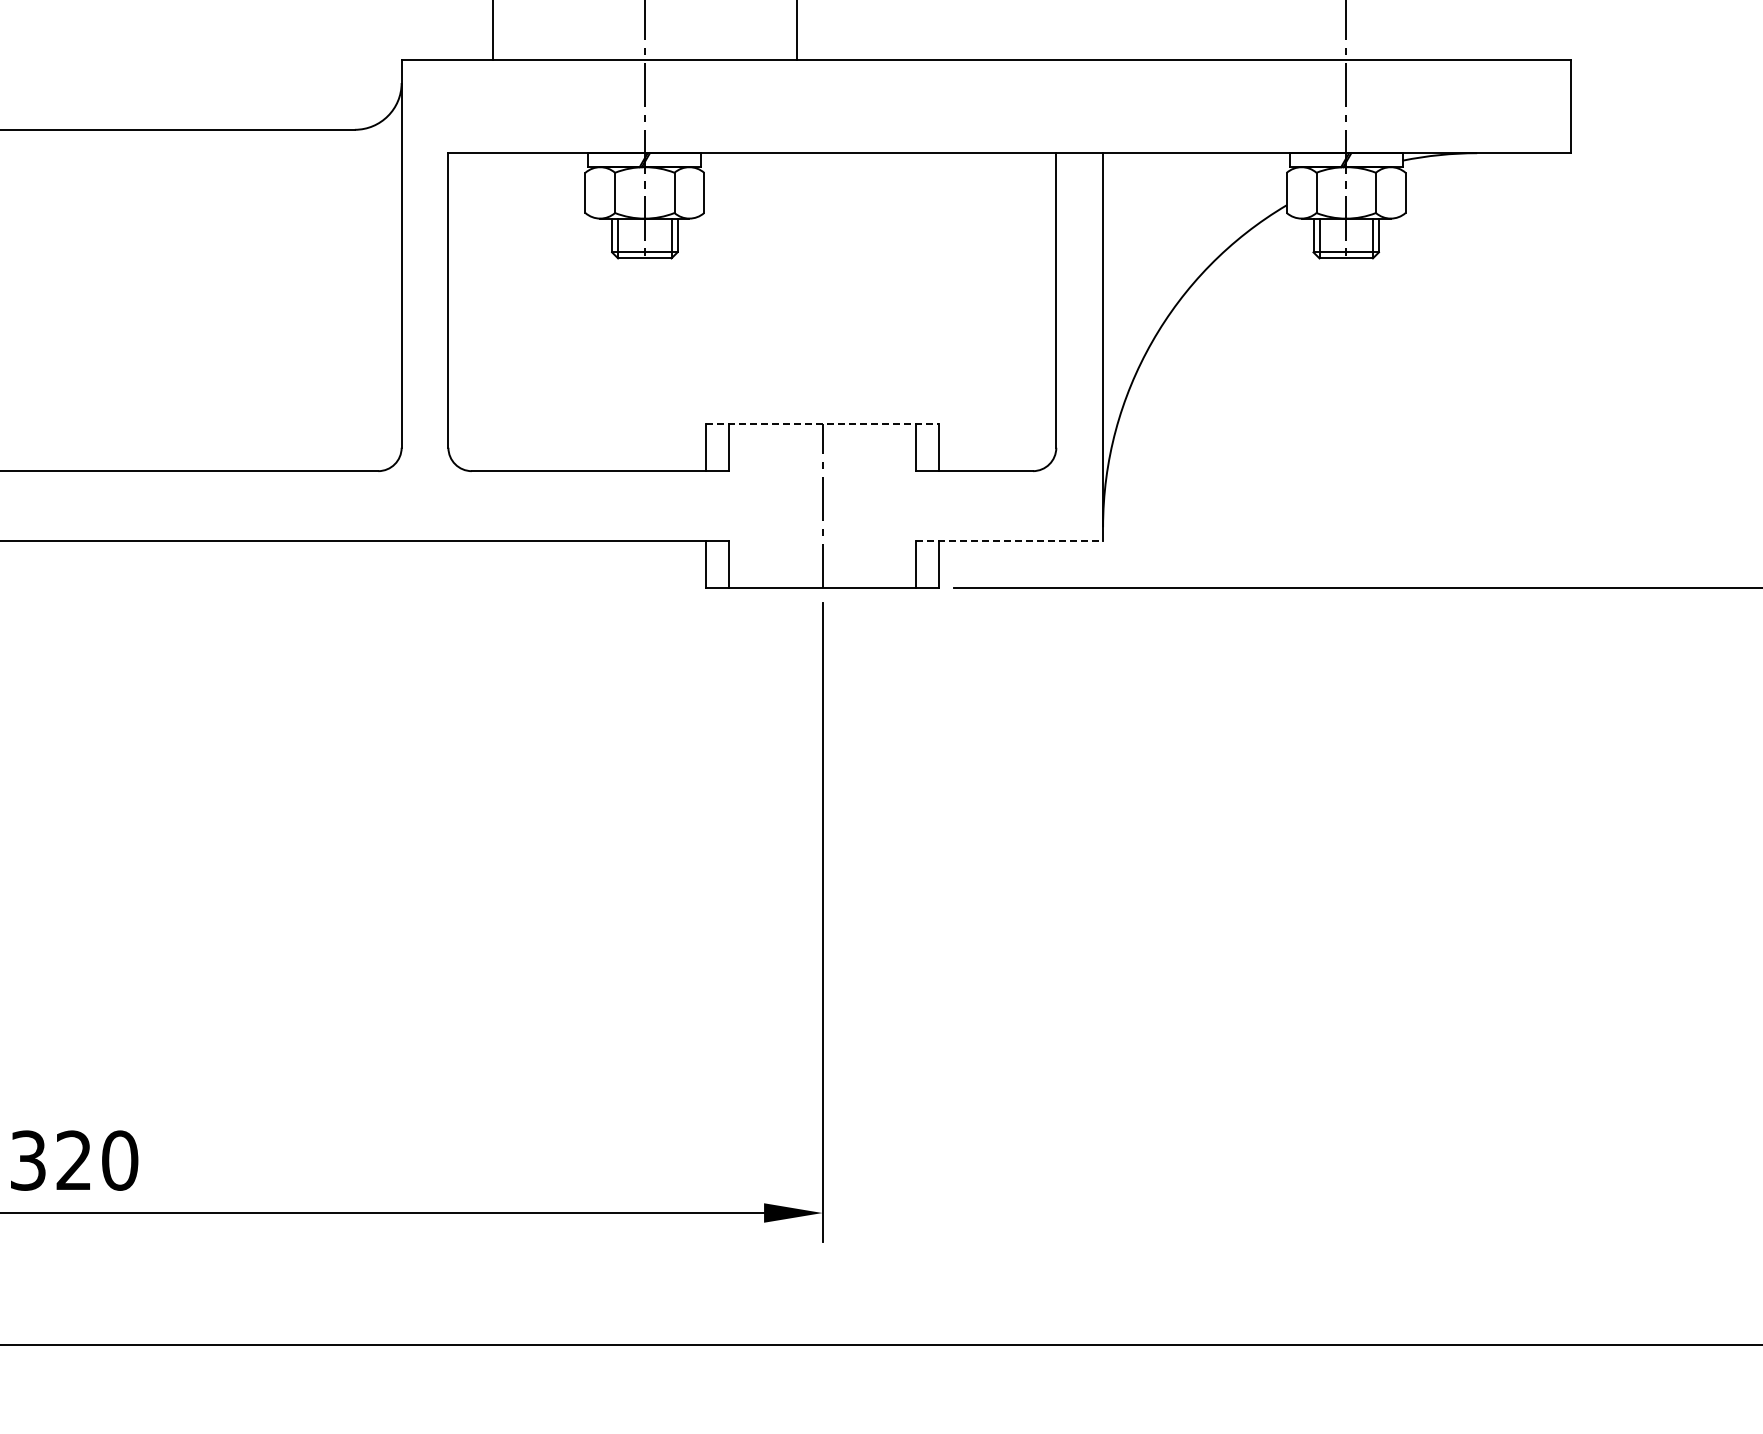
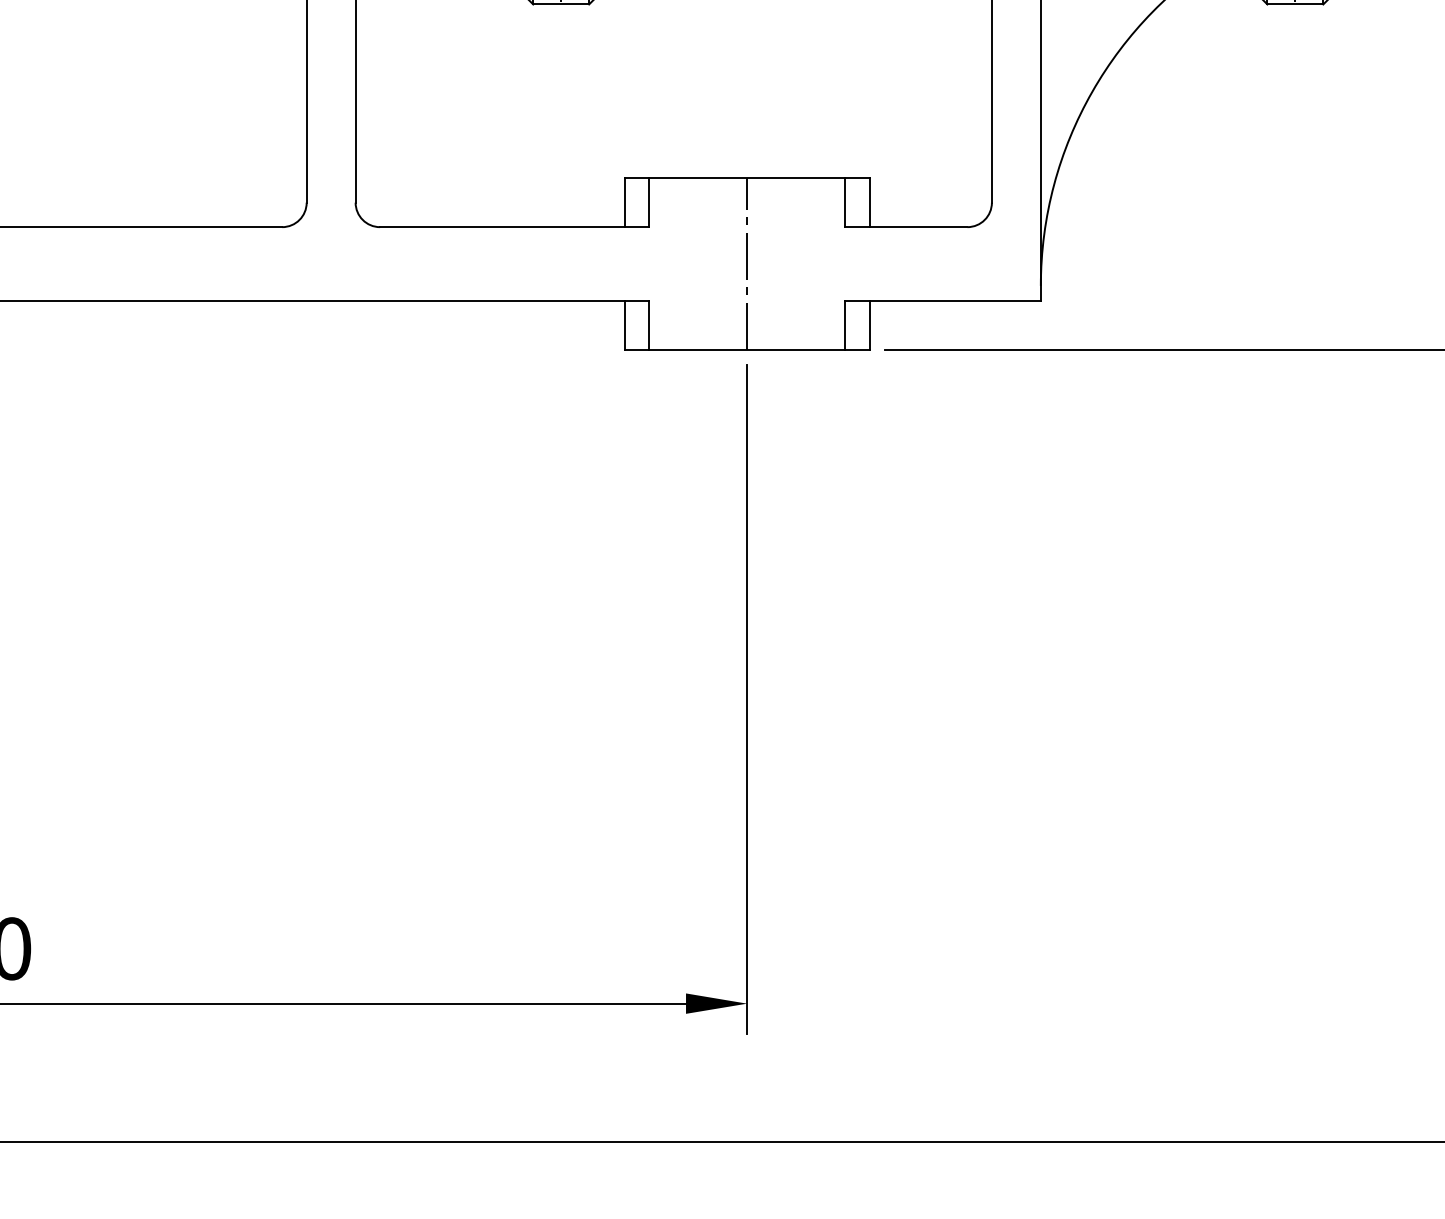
line: (822, 424) -> (747, 178), dashed -> solid
line: (1009, 541) -> (942, 300), dashed -> solid

